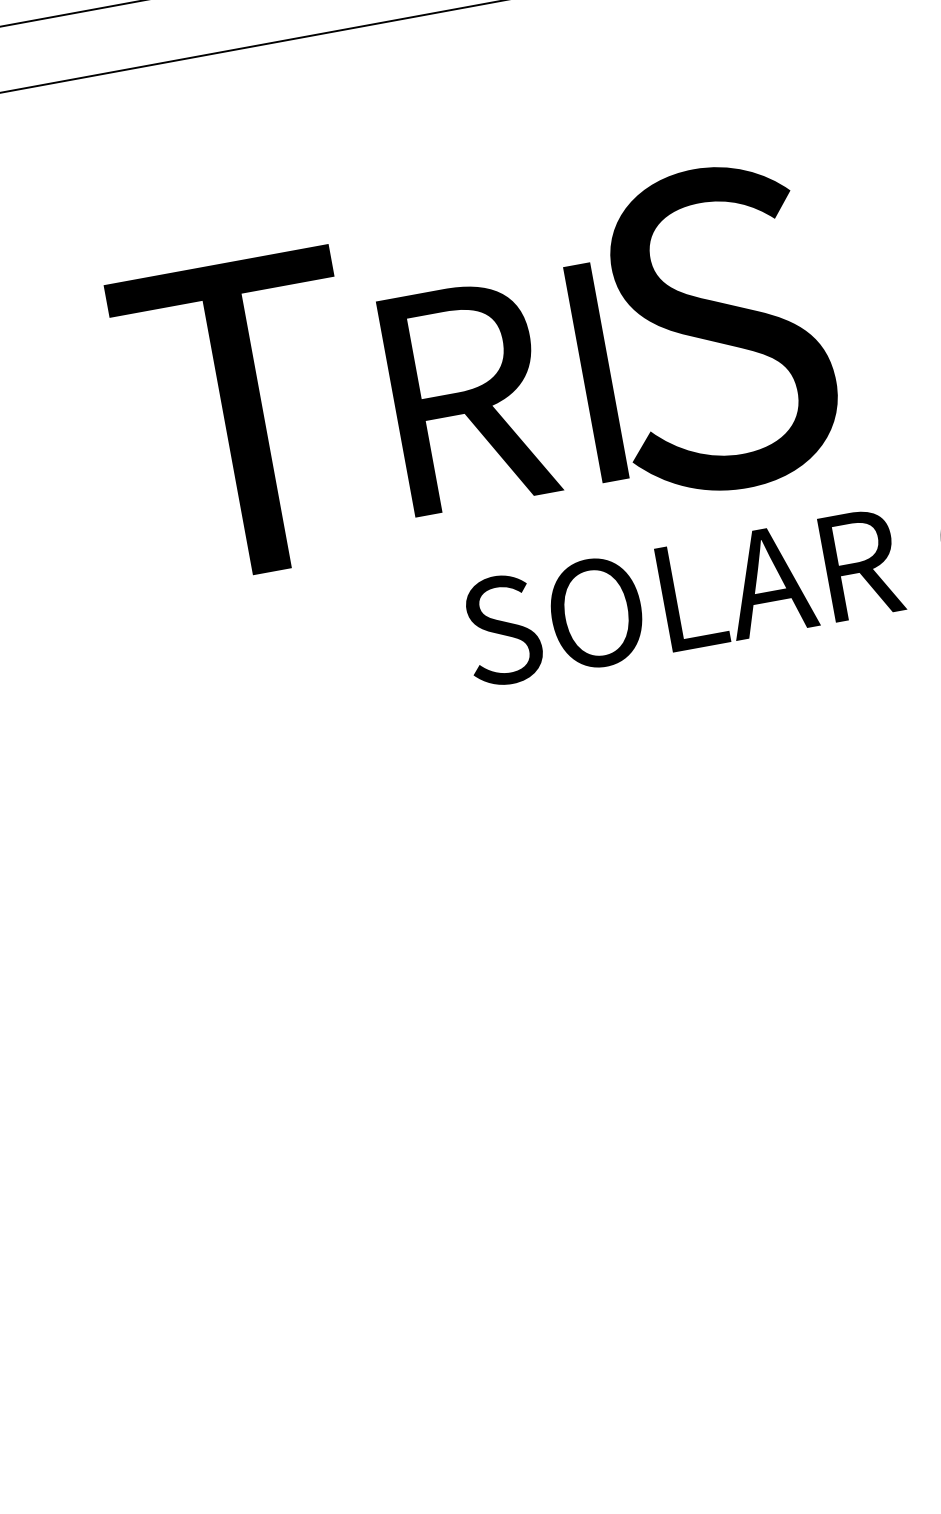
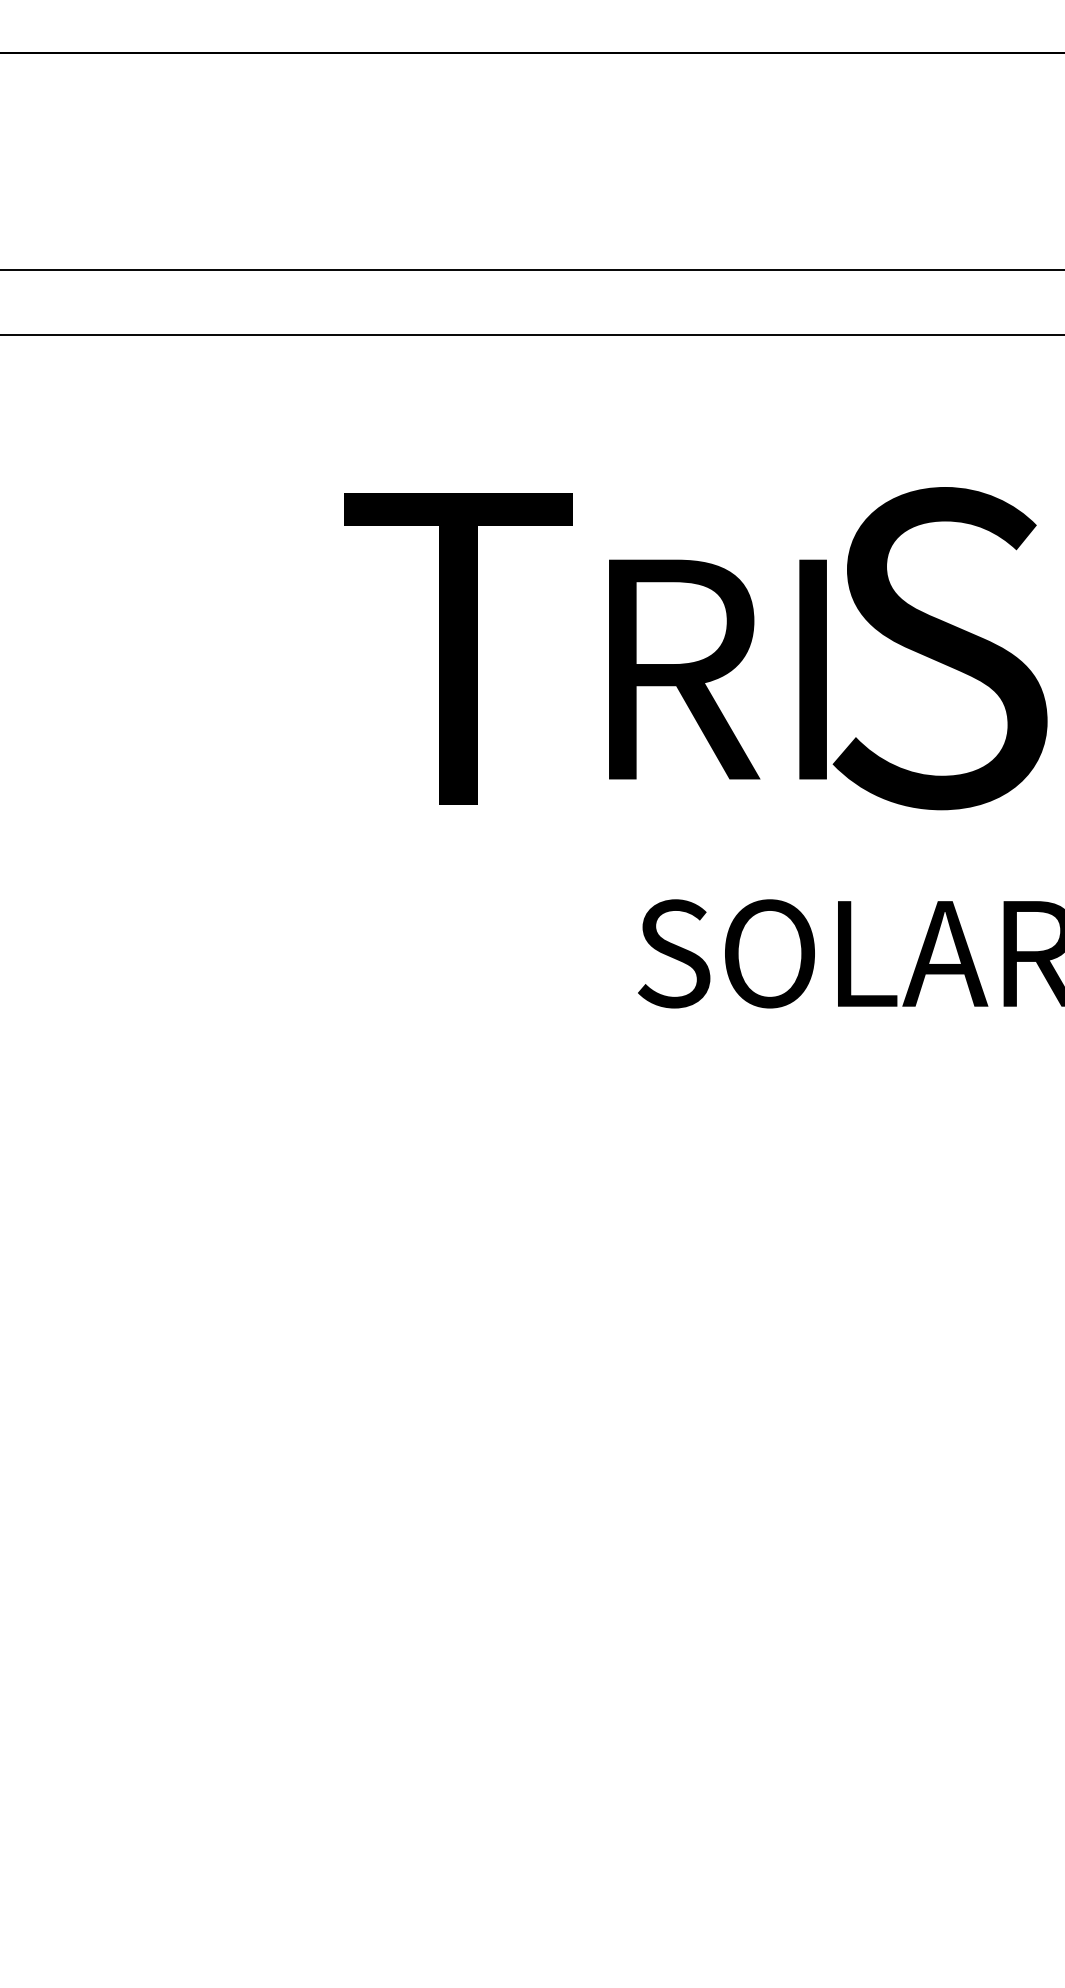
text: (607, 349) -> (828, 648), moved
text: (244, 418) -> (458, 648), moved

